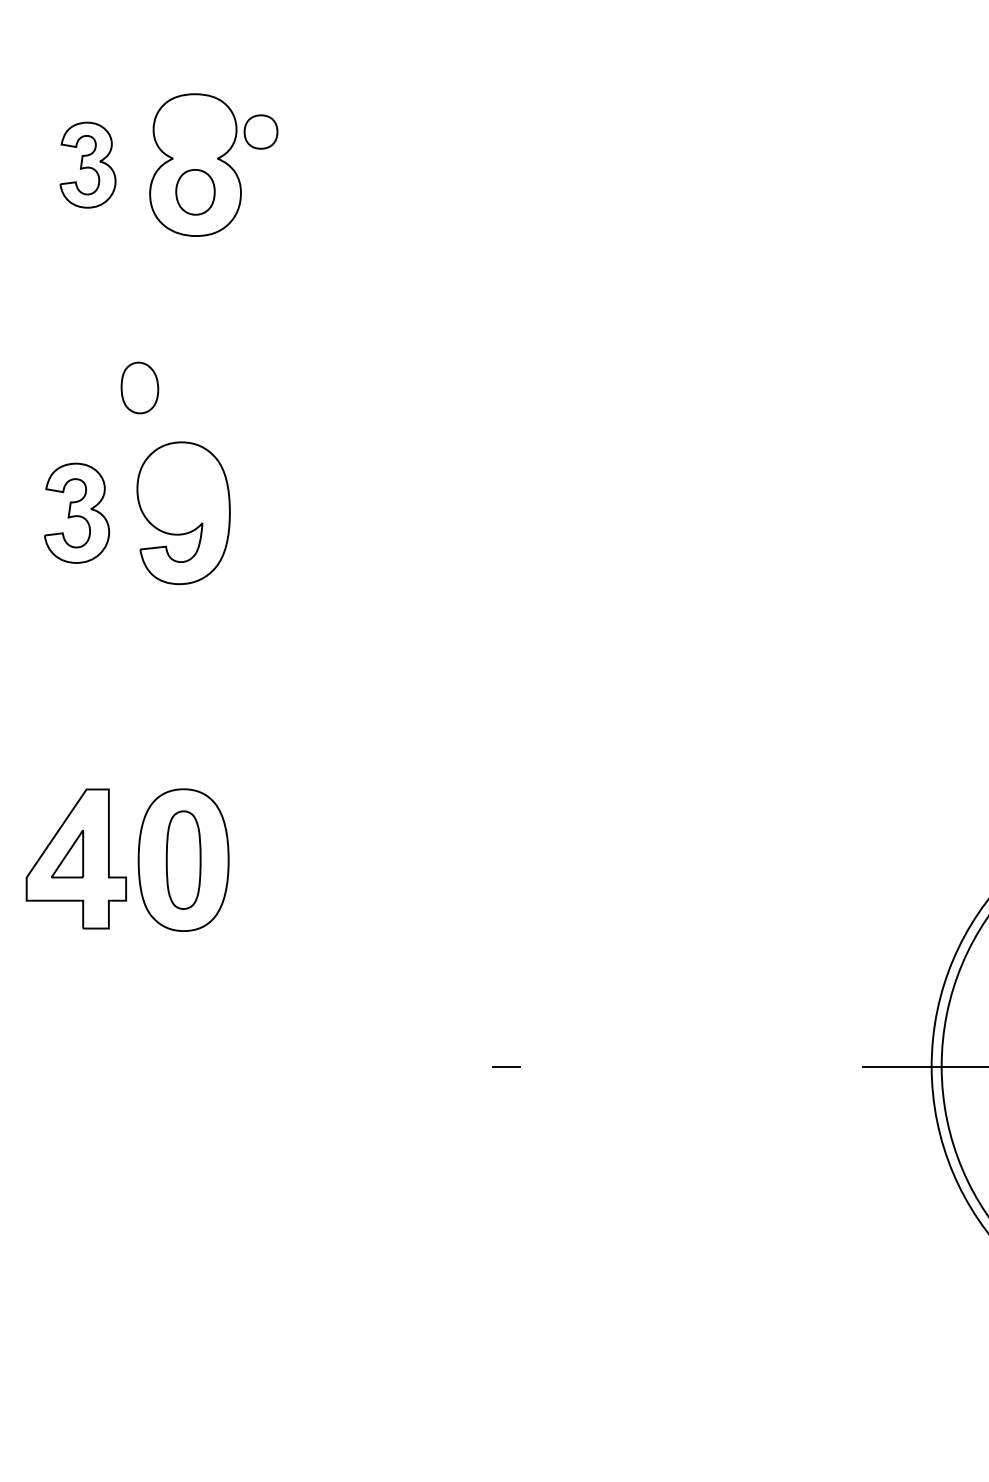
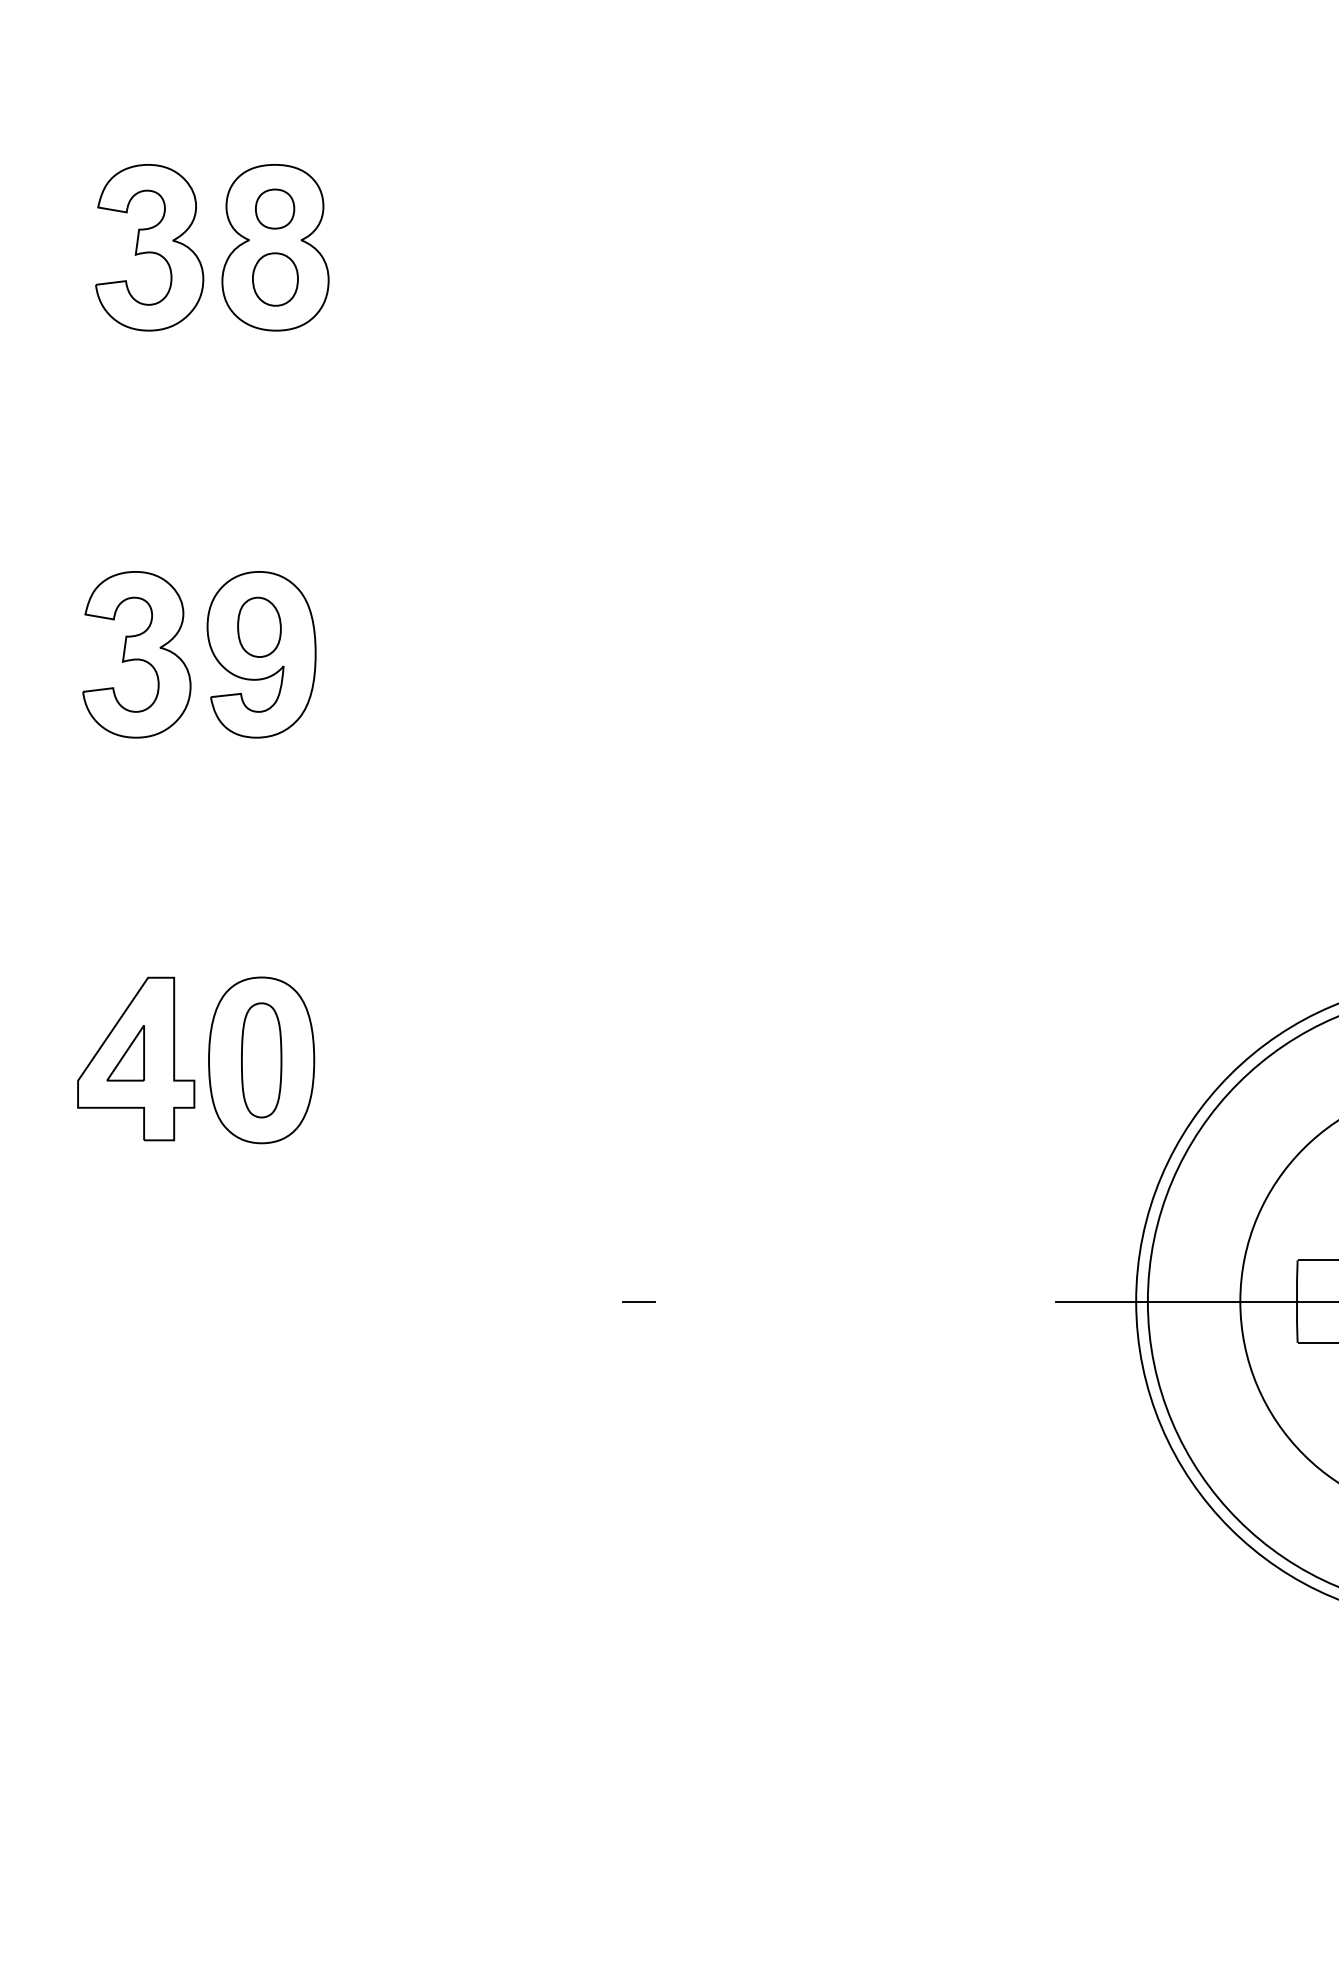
part: (261, 131) -> (275, 208), moved
part: (87, 164) -> (149, 247), size x1.67
part: (139, 387) -> (259, 626), moved
part: (76, 513) -> (136, 654), size x1.43

